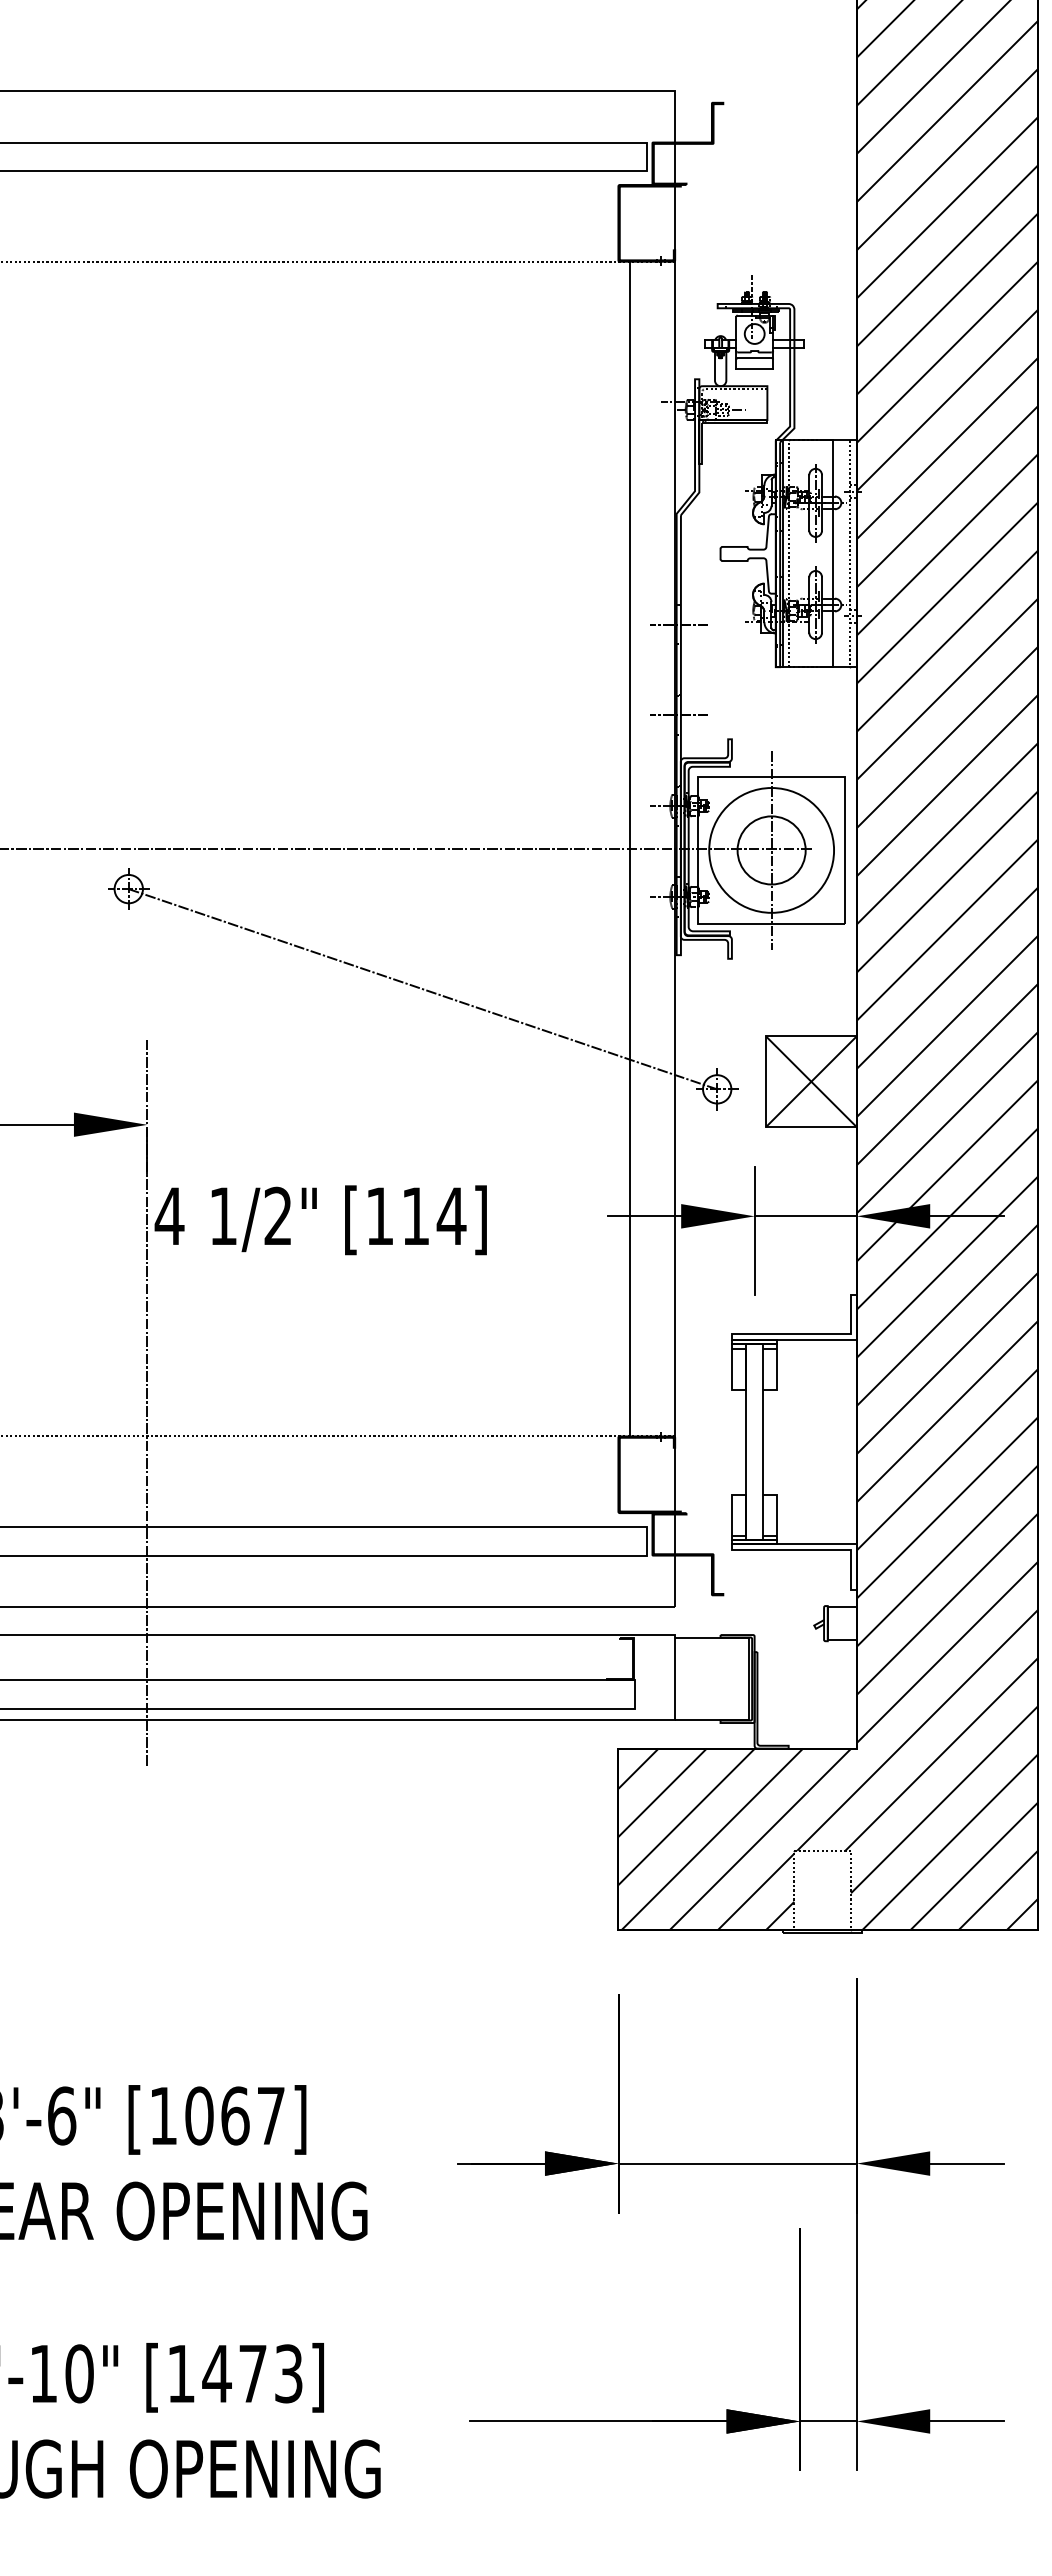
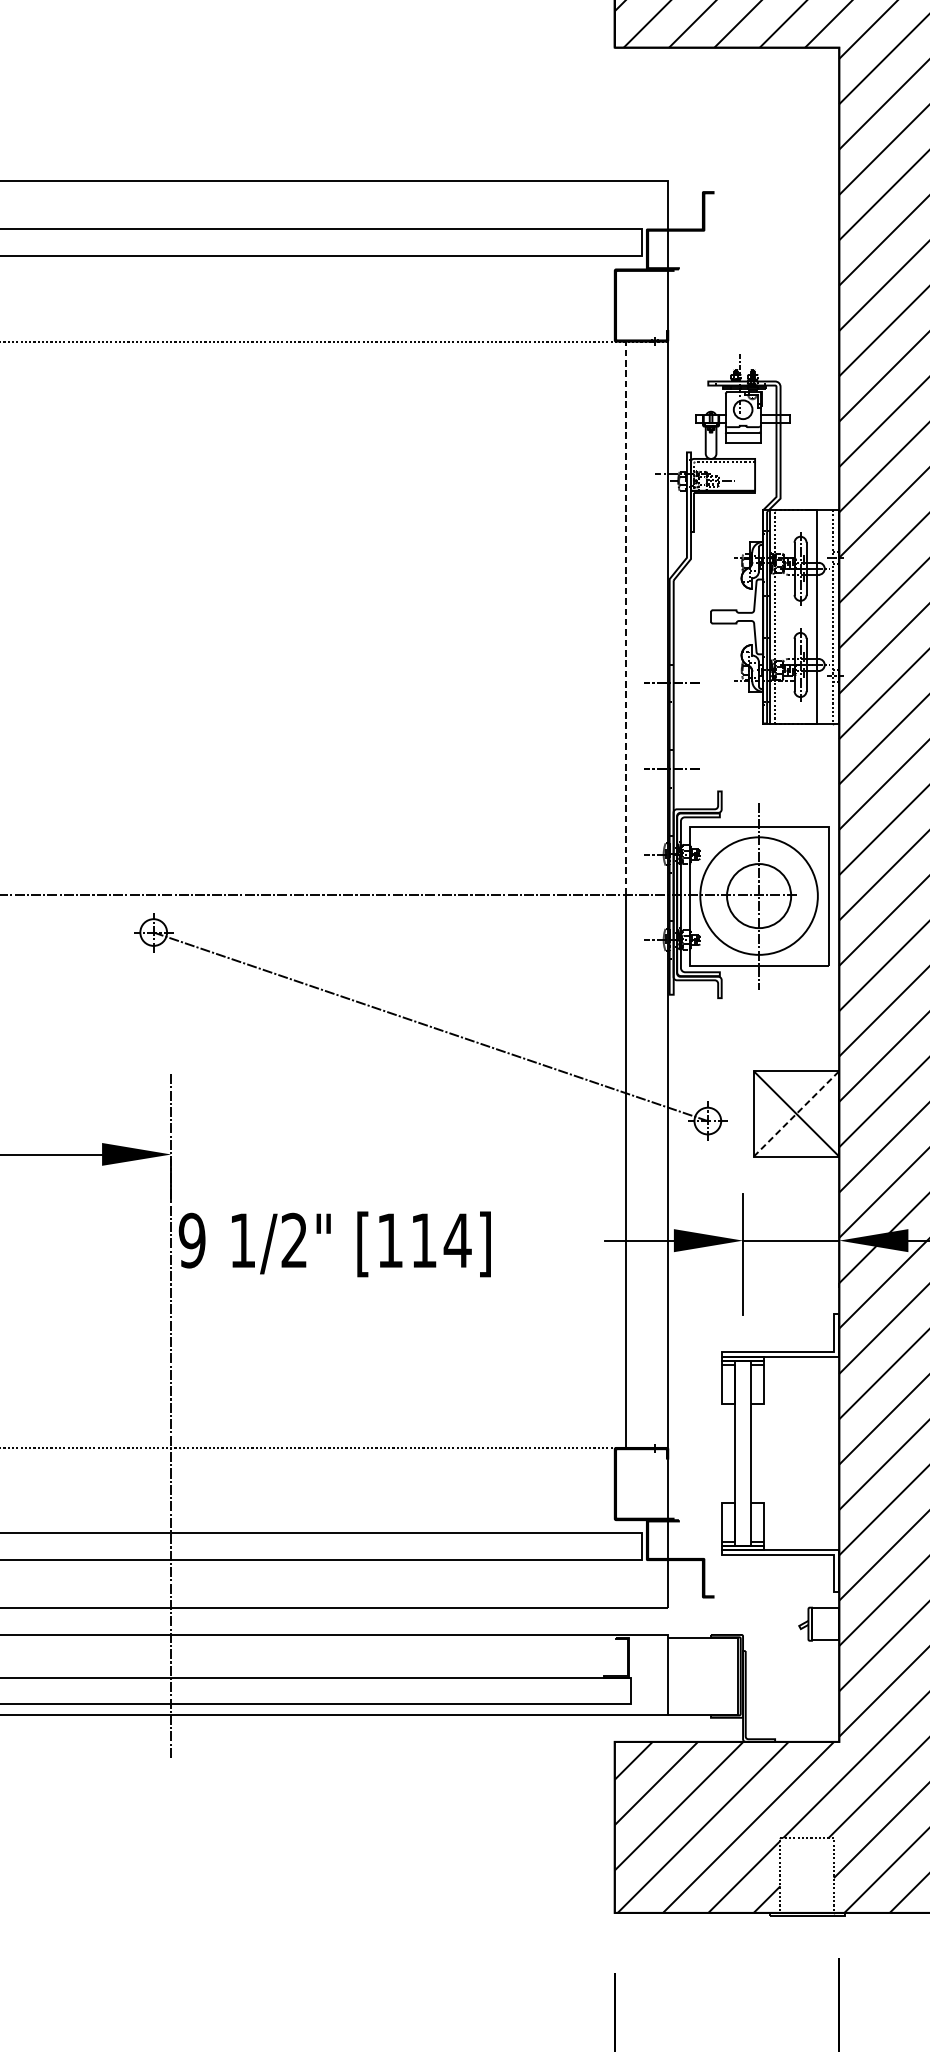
line: (629, 555) -> (625, 618), solid -> dashed
line: (811, 1081) -> (796, 1113), solid -> dashed
text: (169, 1215) -> (192, 1239), 4 -> 9

